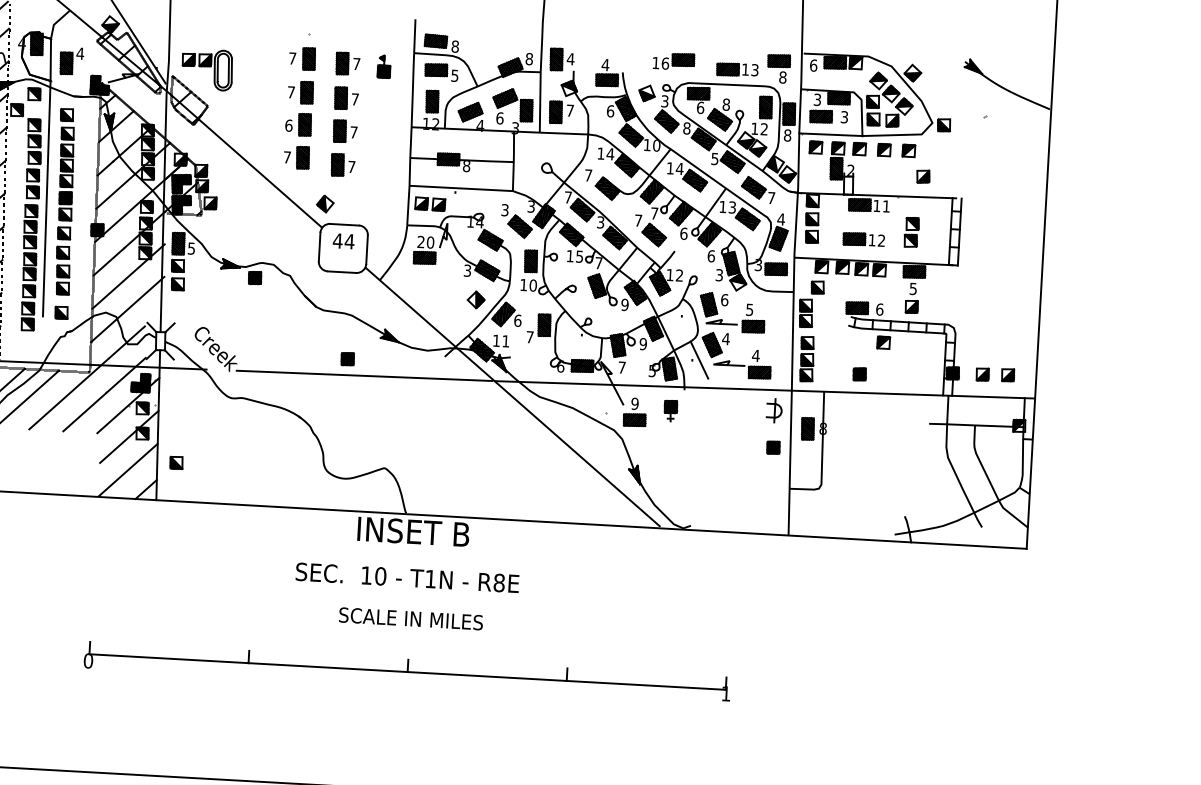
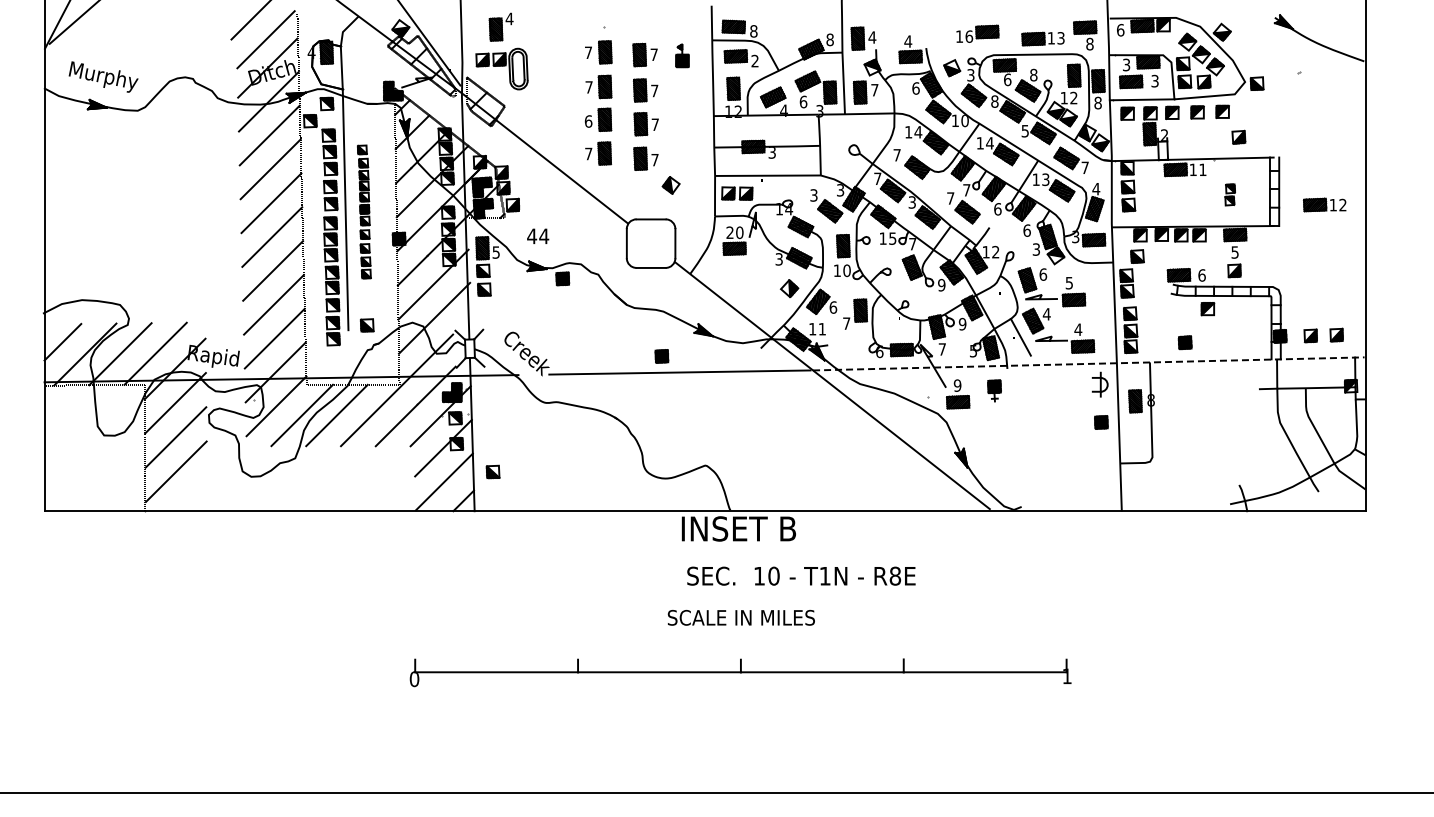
part: (71, 60) -> (500, 26), moved
text: (454, 75) -> (754, 60), 5 -> 2
text: (465, 166) -> (771, 153), 8 -> 3
part: (65, 201) -> (364, 211), size x0.7
part: (324, 204) -> (670, 185), moved
part: (911, 231) -> (1229, 194), size x0.7
part: (863, 239) -> (1324, 204), moved
text: (344, 240) -> (538, 235), moved
line: (764, 389) -> (1088, 363), solid -> dashed
text: (407, 577) -> (801, 575), moved

